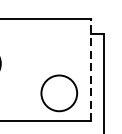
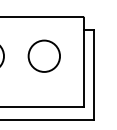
line: (91, 70) -> (83, 62), dashed -> solid
circle: (58, 92) -> (43, 55), moved

